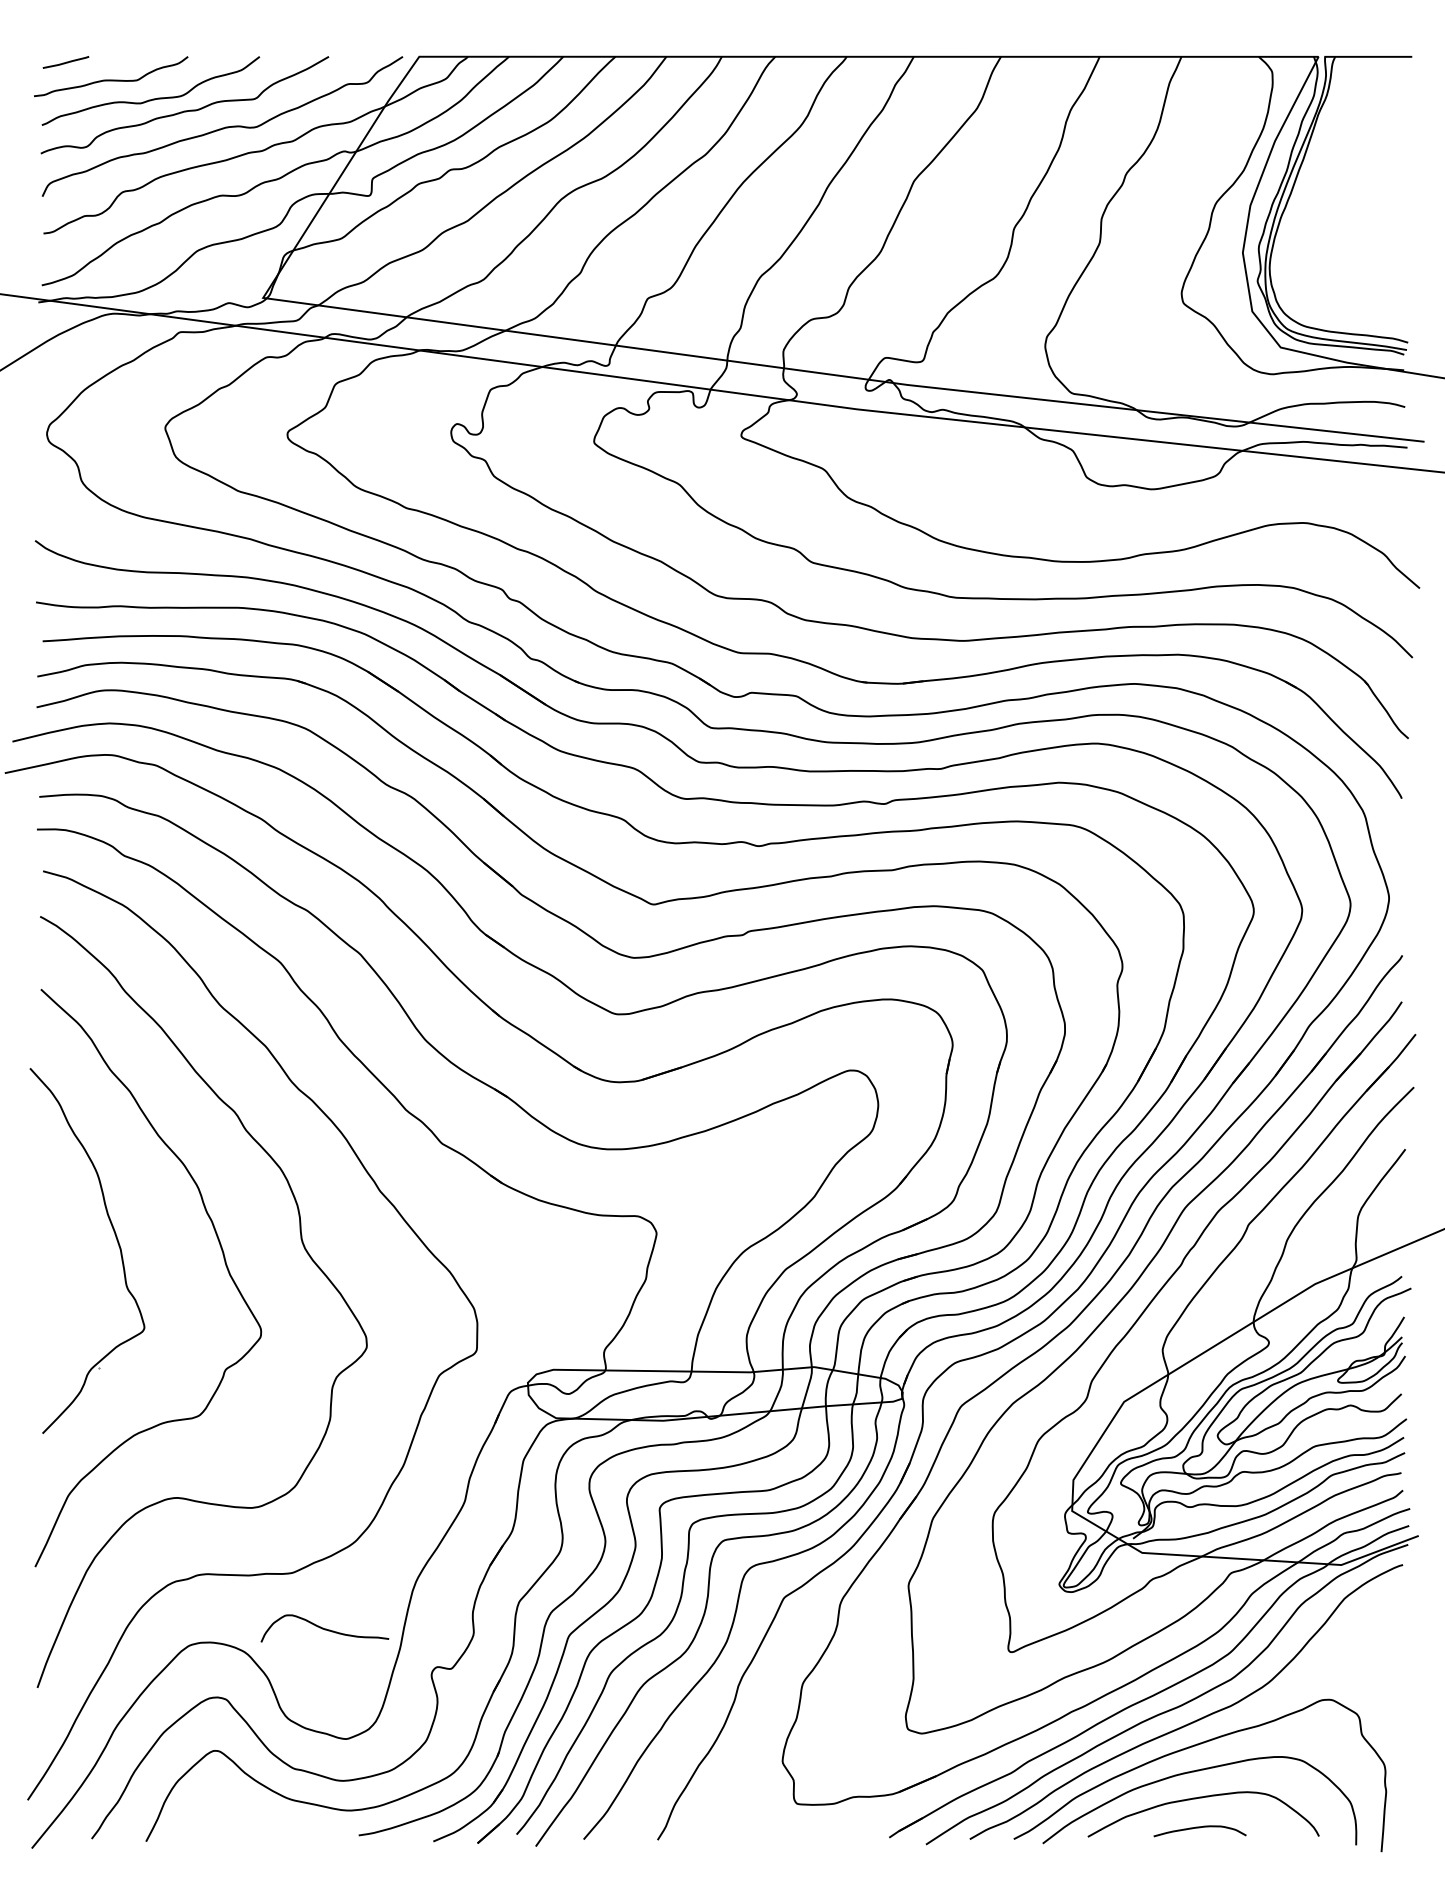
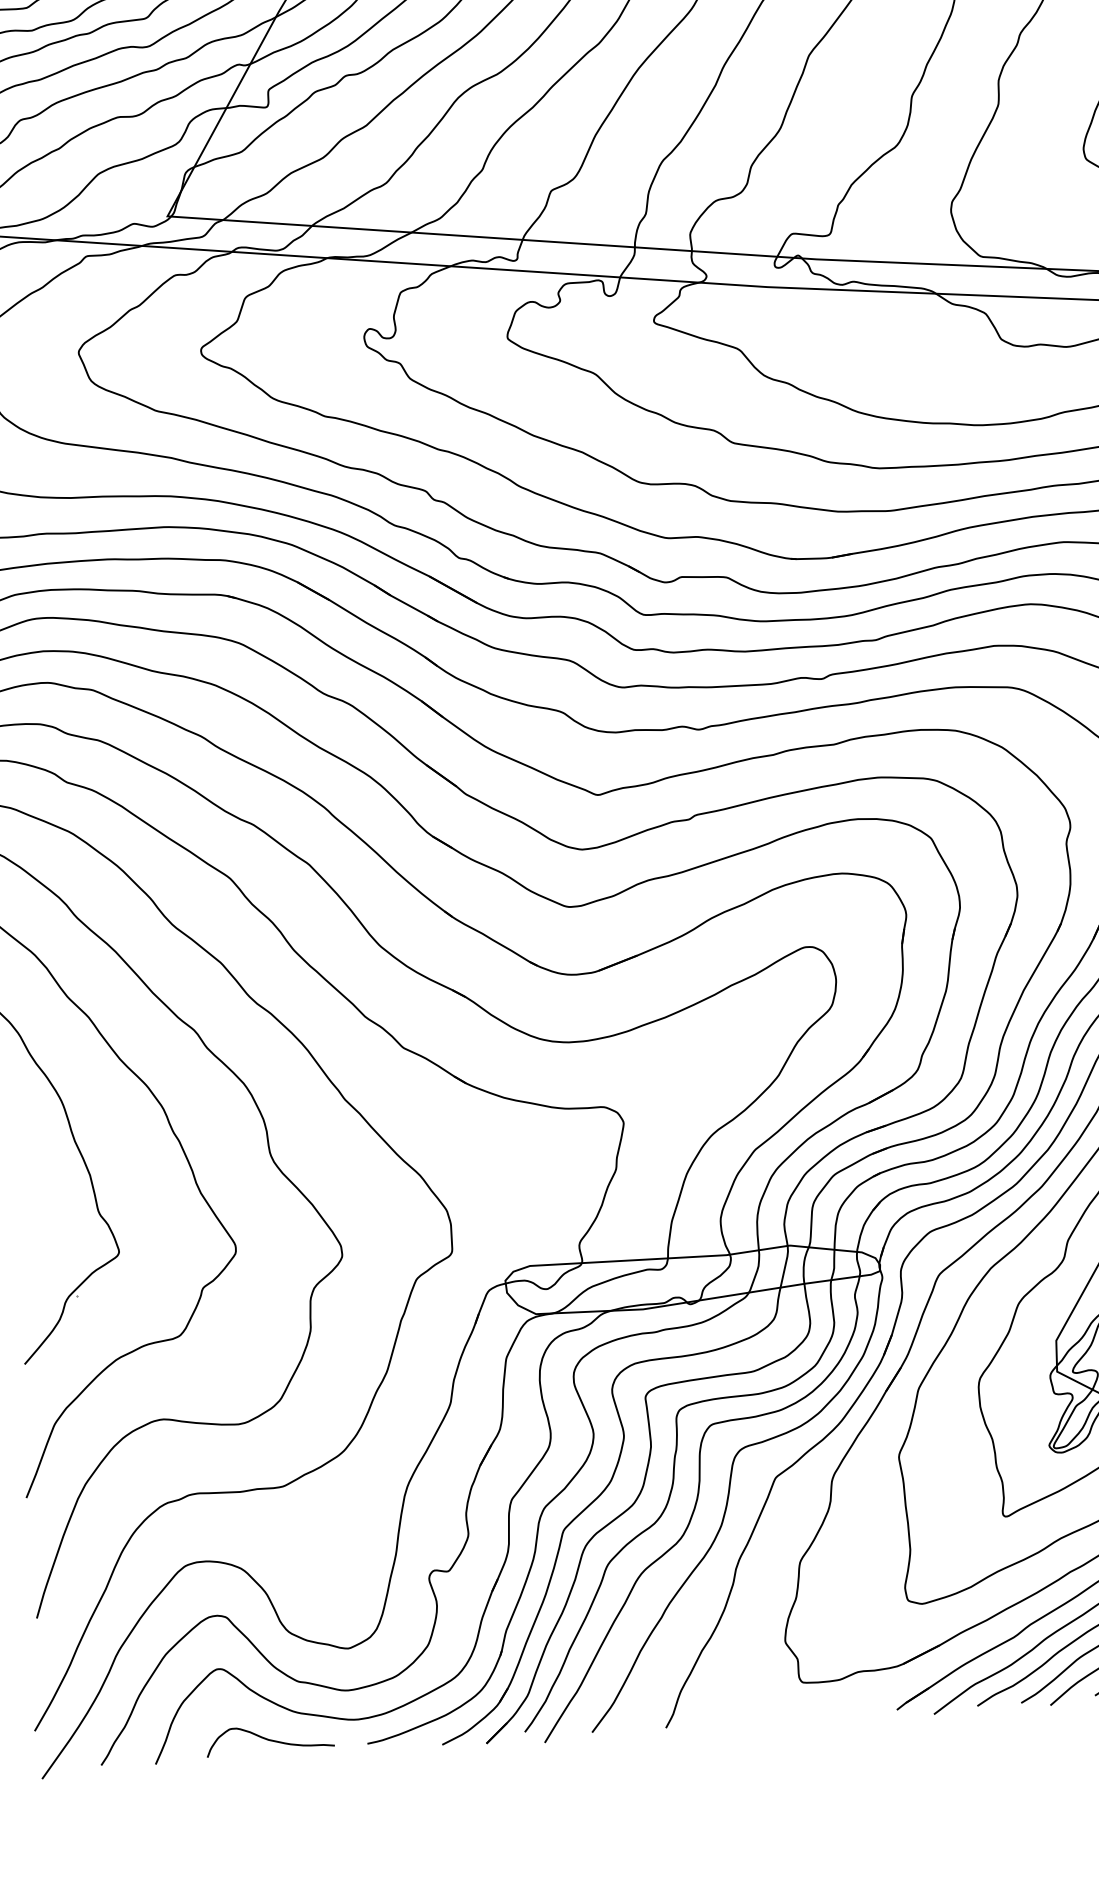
curve: (324, 1628) -> (269, 1739), moved

